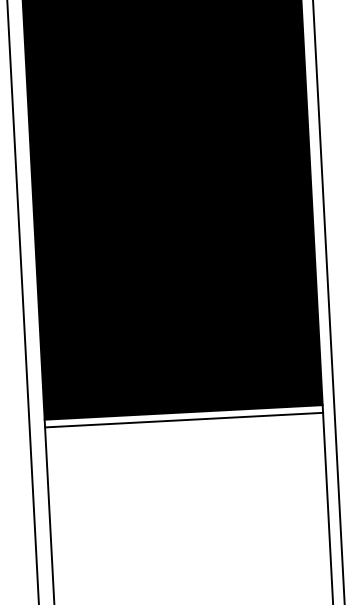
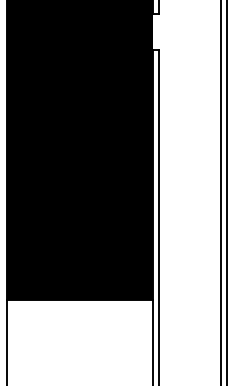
line: (183, 420) -> (79, 304), removed

